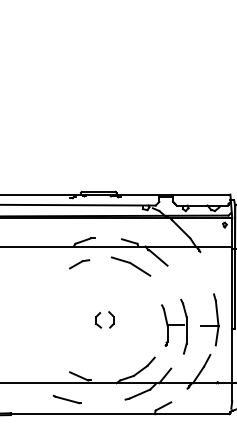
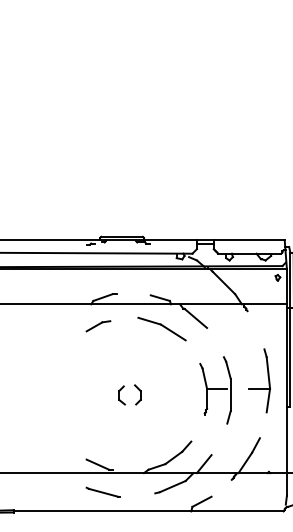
part: (174, 326) -> (215, 390), moved
part: (210, 326) -> (259, 388), moved
line: (66, 398) -> (102, 491), moved

